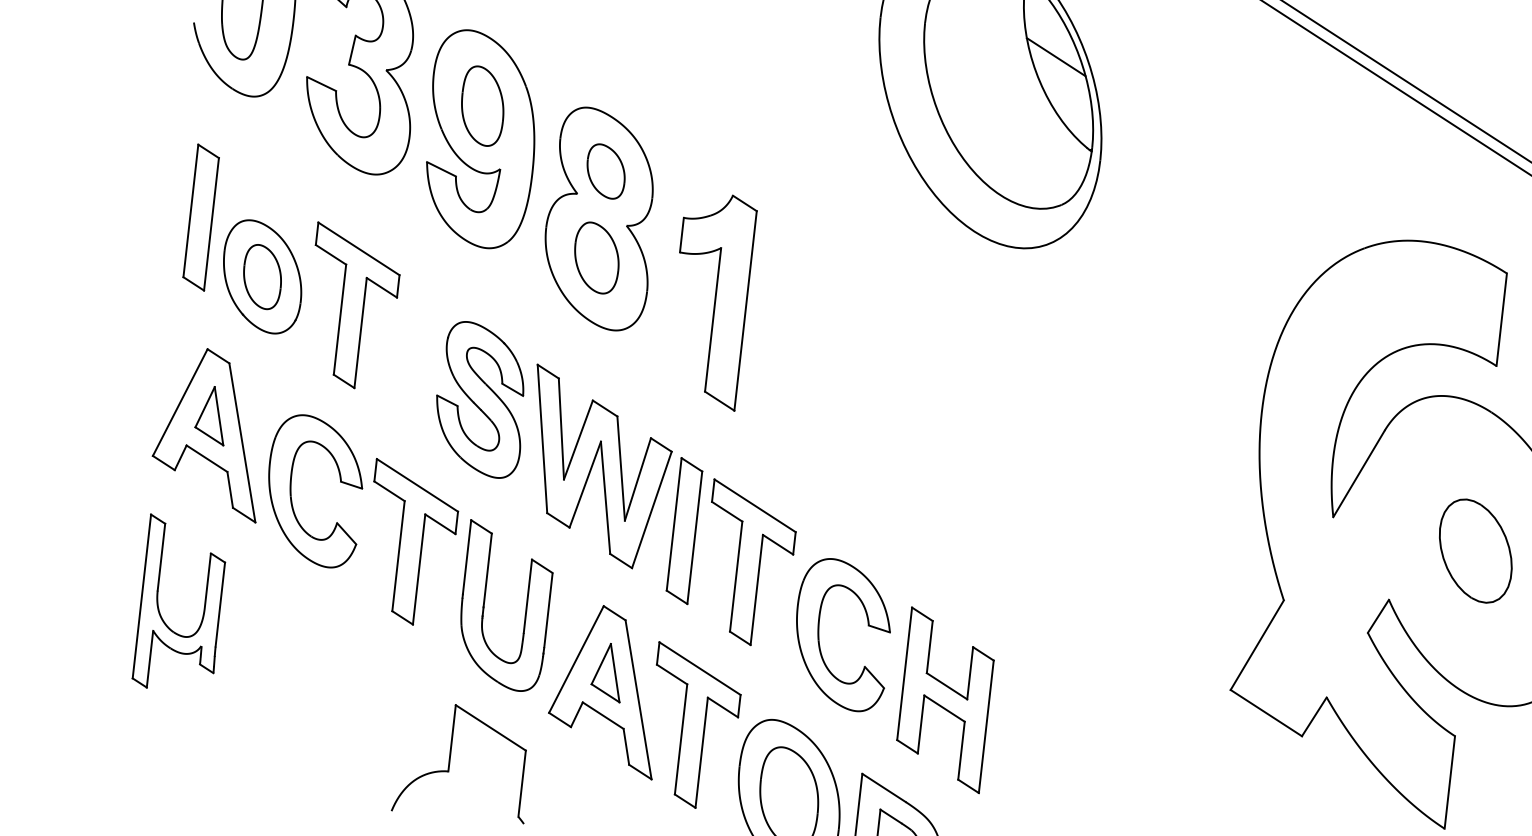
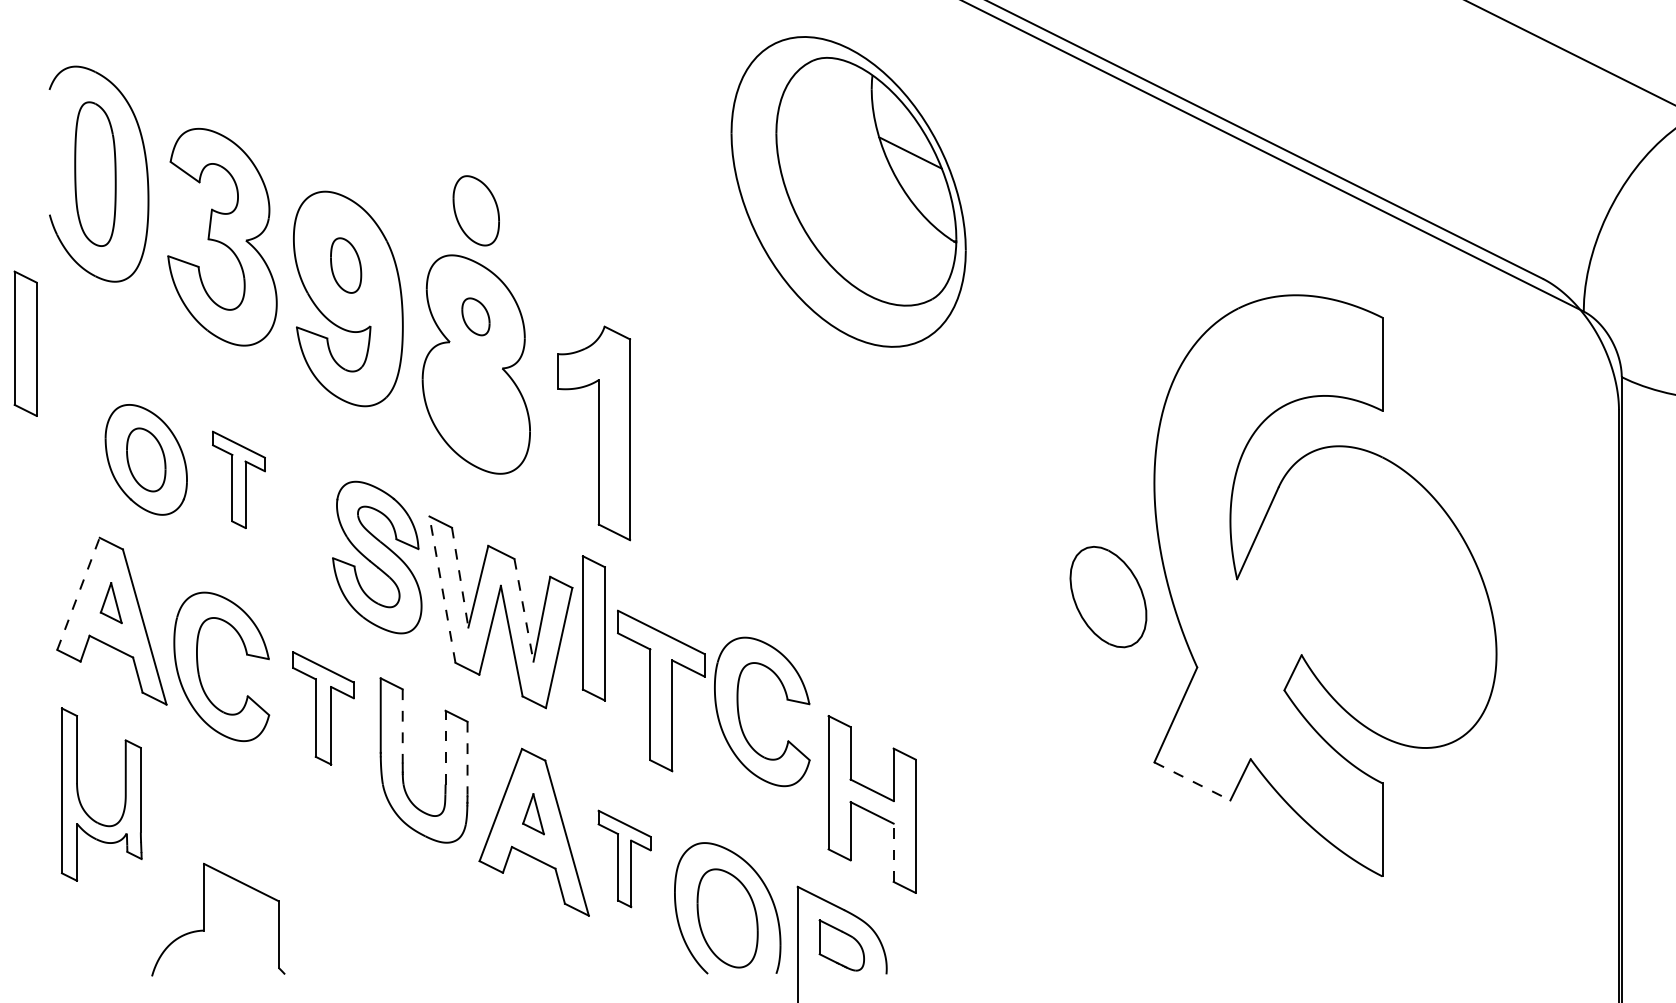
part: (482, 106) -> (345, 265), size x0.7
part: (605, 171) -> (475, 316), size x0.7
part: (201, 217) -> (25, 343), moved
part: (596, 257) -> (475, 210), moved
part: (352, 306) -> (238, 479), size x0.6
line: (180, 402) -> (78, 593), solid -> dashed
part: (212, 414) -> (111, 602), size x0.7
line: (561, 428) -> (460, 577), solid -> dashed
line: (542, 438) -> (442, 589), solid -> dashed
line: (621, 468) -> (524, 610), solid -> dashed
part: (684, 531) -> (593, 628), moved
part: (410, 543) -> (323, 708), size x0.7
part: (1475, 551) -> (1108, 597), moved
line: (487, 570) -> (402, 726), solid -> dashed
line: (527, 596) -> (445, 747), solid -> dashed
line: (548, 611) -> (467, 760), solid -> dashed
part: (819, 631) -> (739, 711), moved
part: (607, 671) -> (533, 813), size x0.7
line: (1266, 713) -> (1192, 781), solid -> dashed
part: (693, 726) -> (624, 858), size x0.6
line: (961, 750) -> (893, 852), solid -> dashed
part: (450, 760) -> (204, 919), moved

